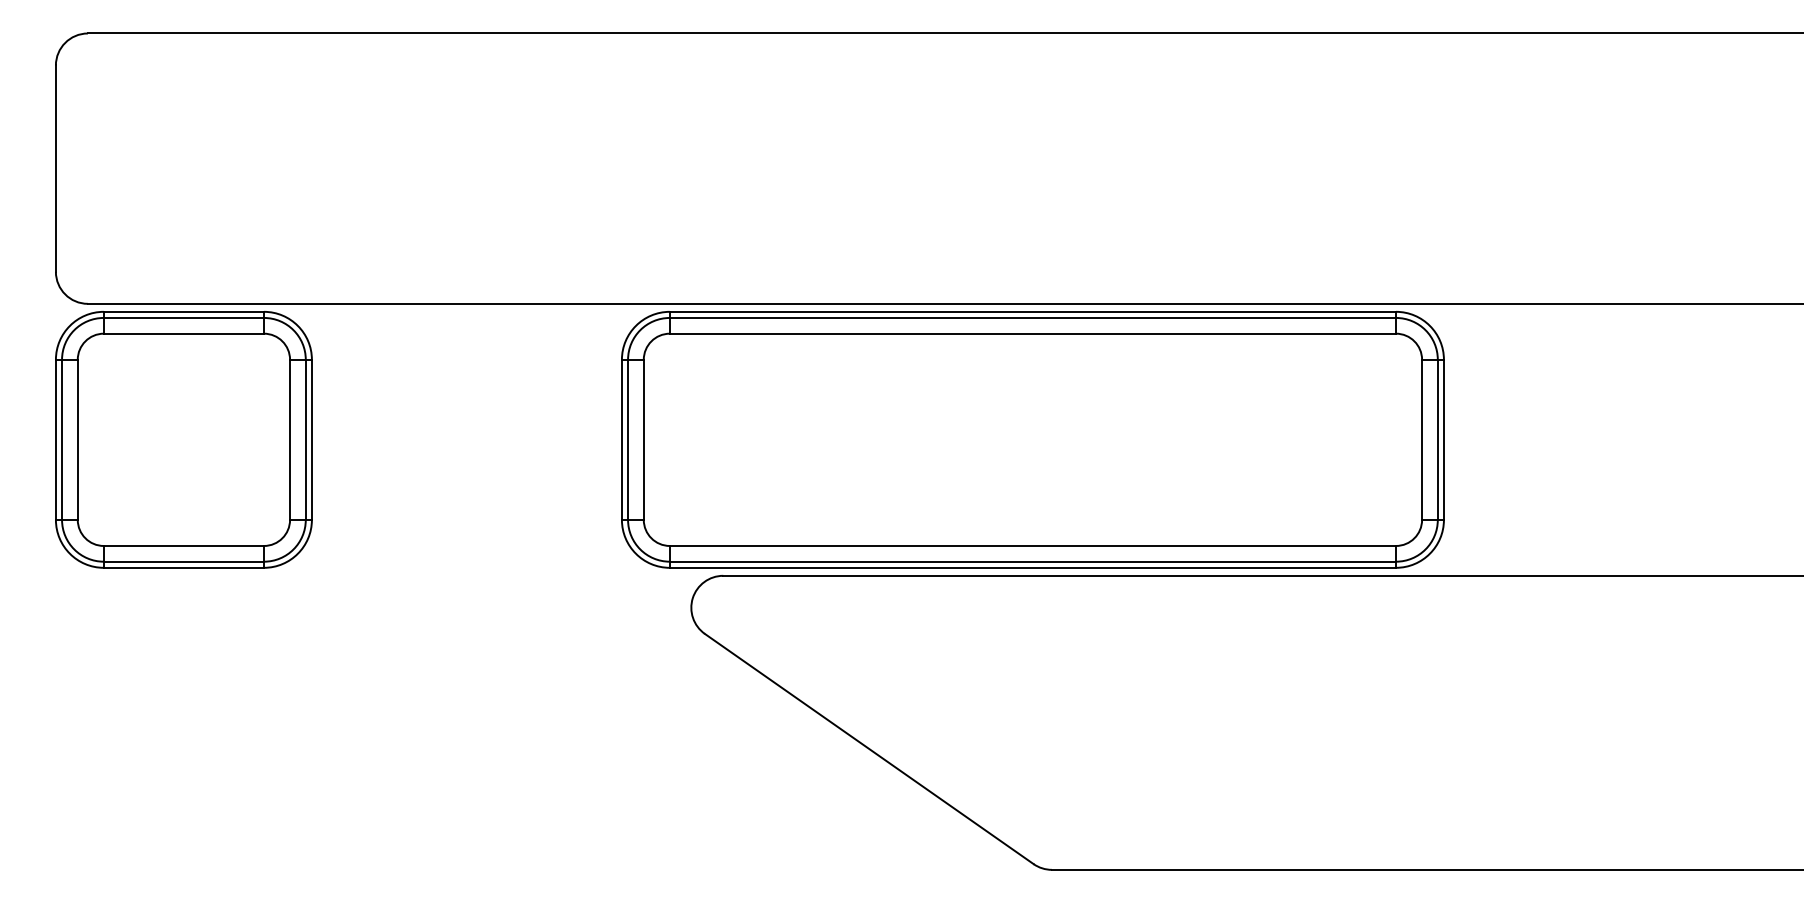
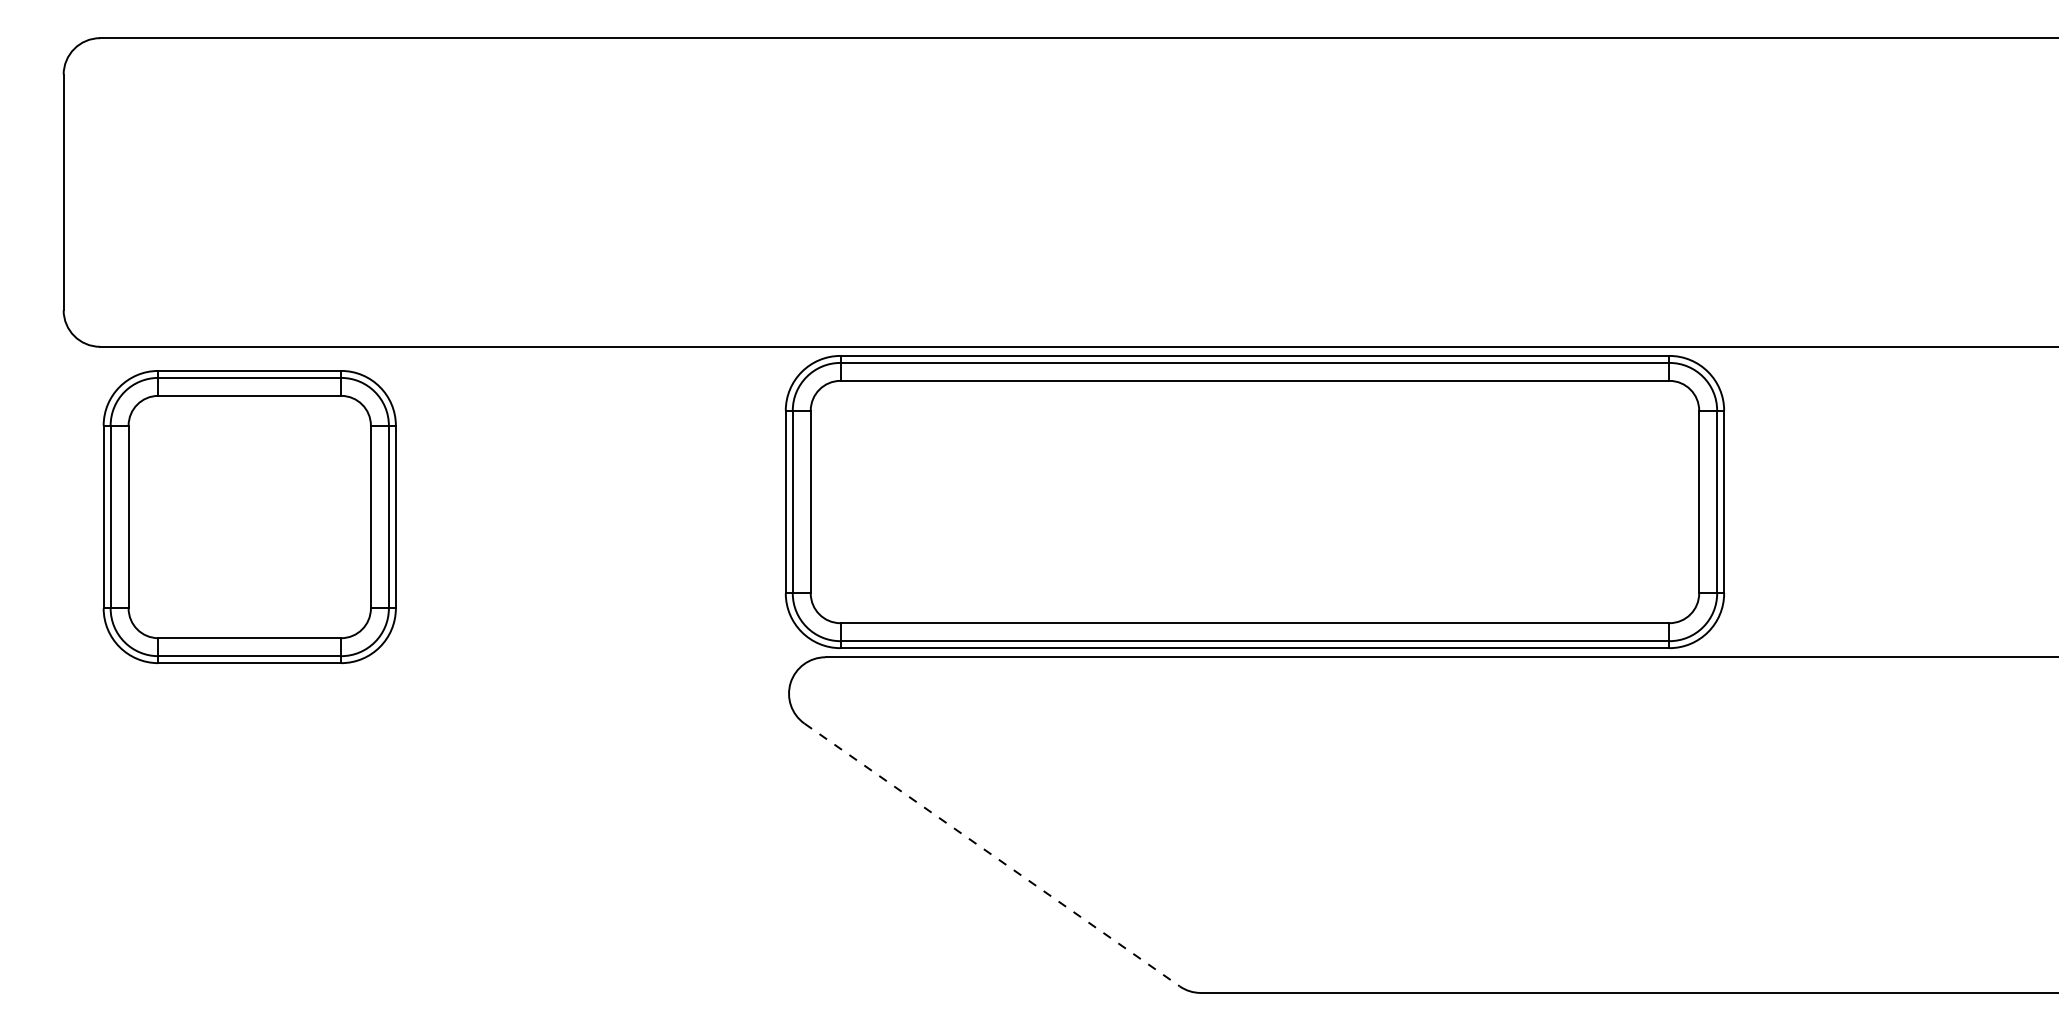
part: (183, 439) -> (249, 516), moved
part: (1032, 439) -> (1254, 501), moved
line: (869, 749) -> (992, 855), solid -> dashed

